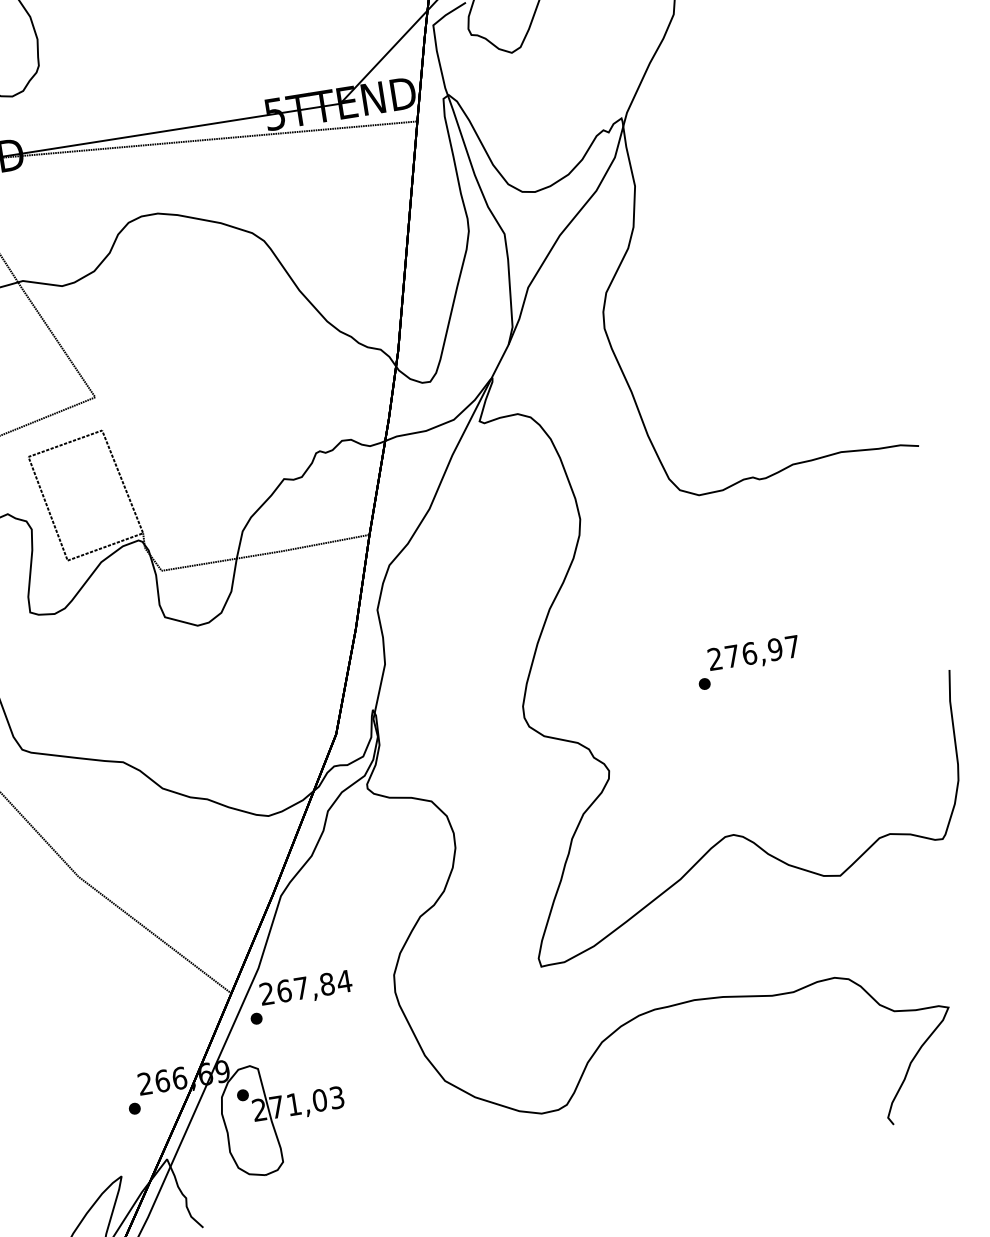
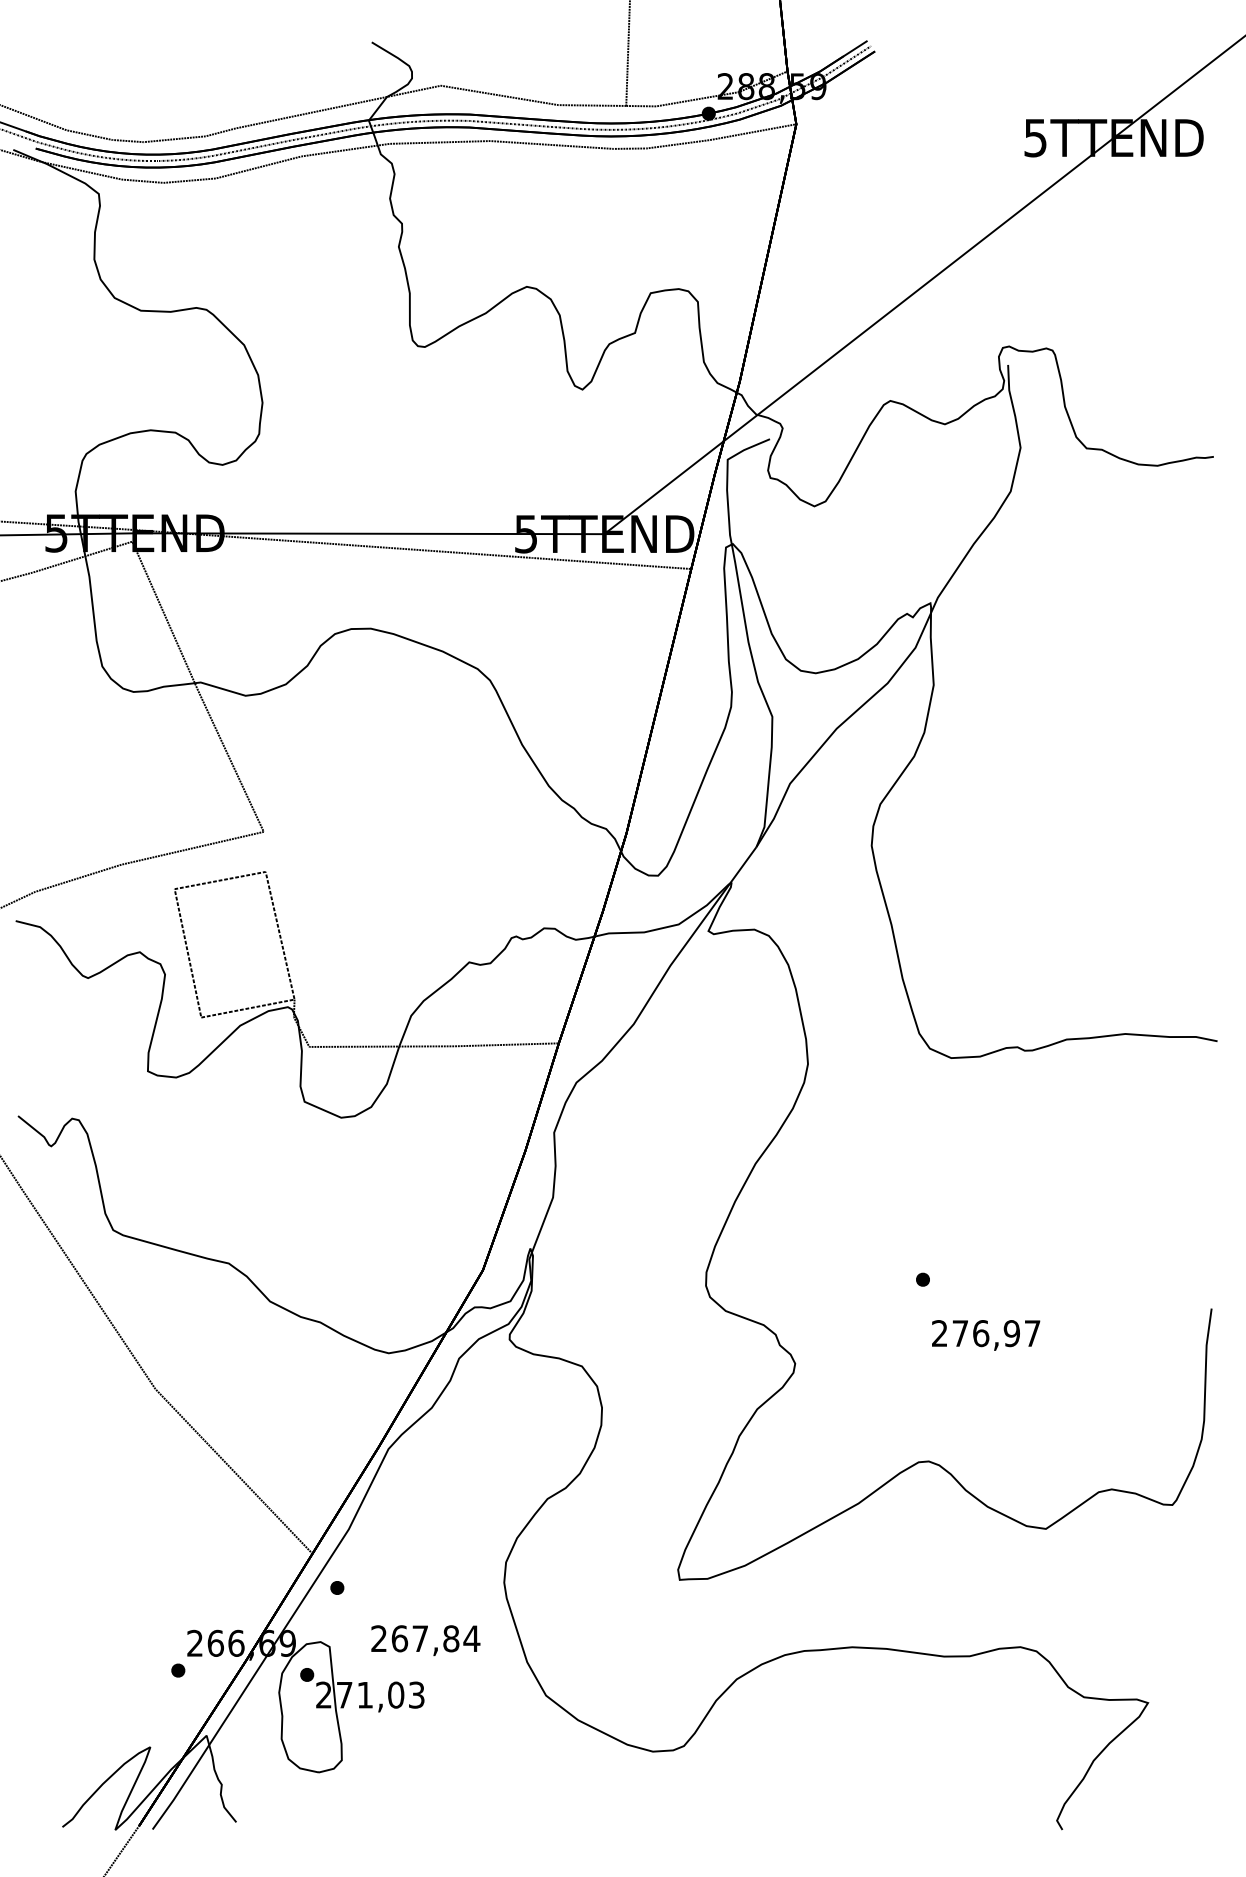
text: (754, 654) -> (986, 1335), moved
text: (305, 989) -> (425, 1640), moved

